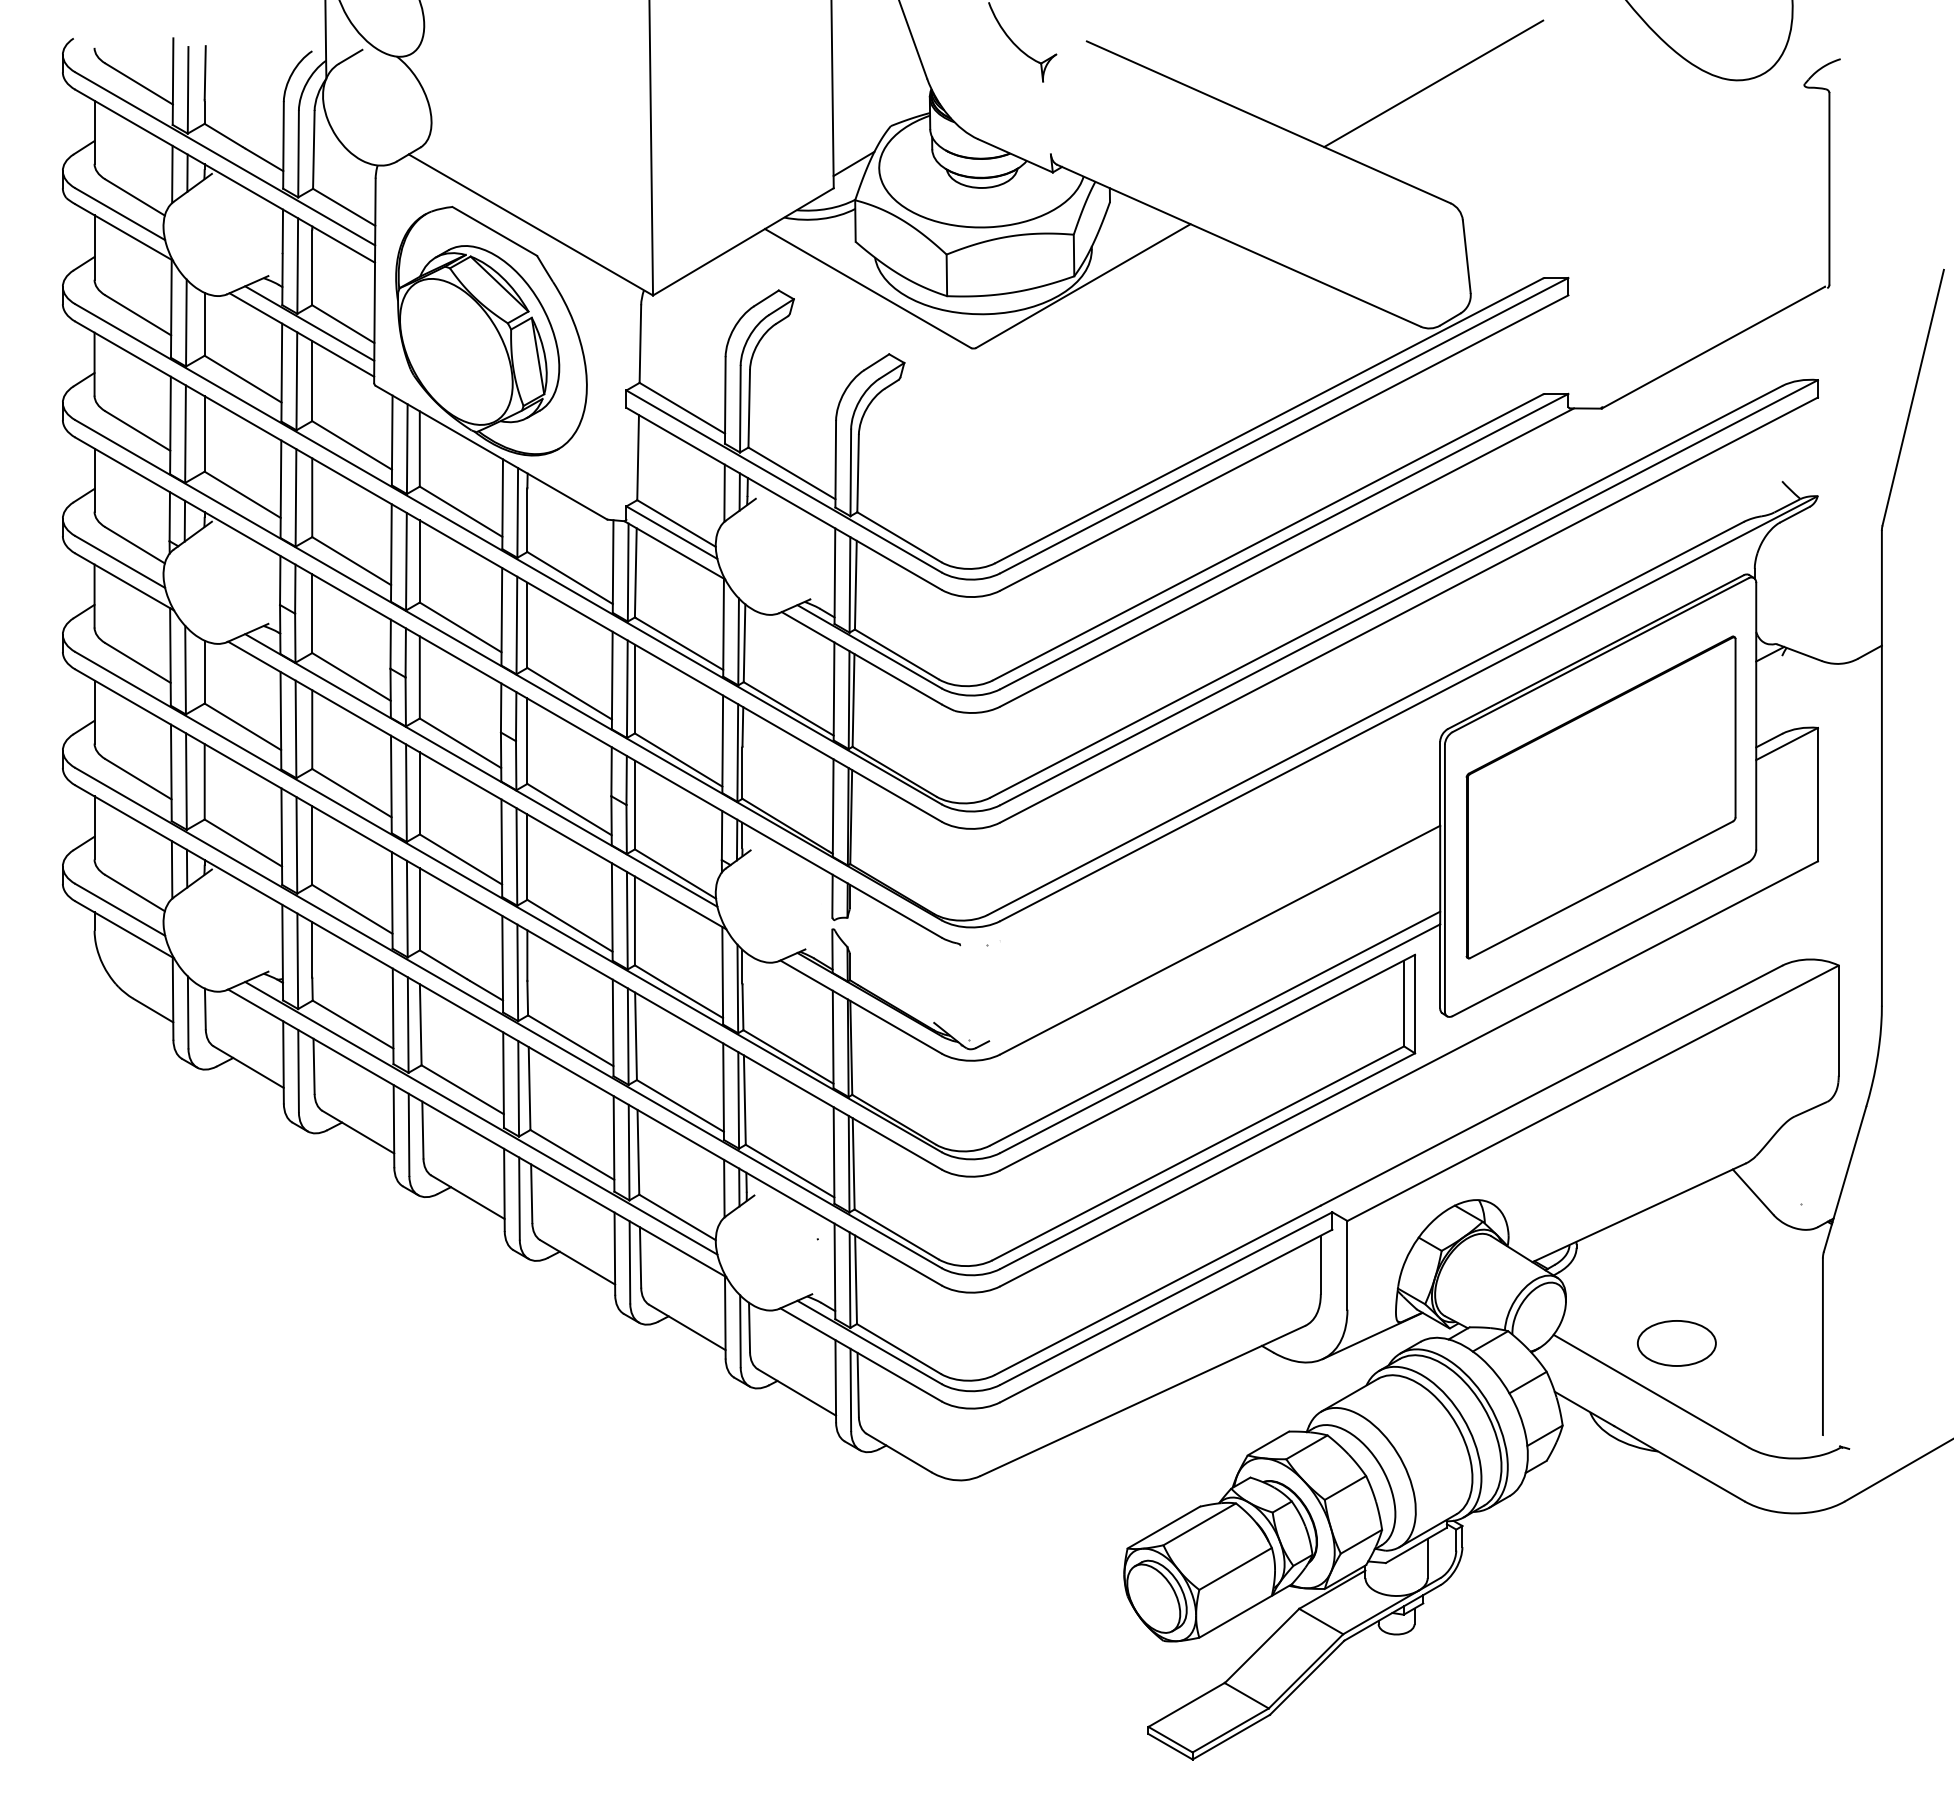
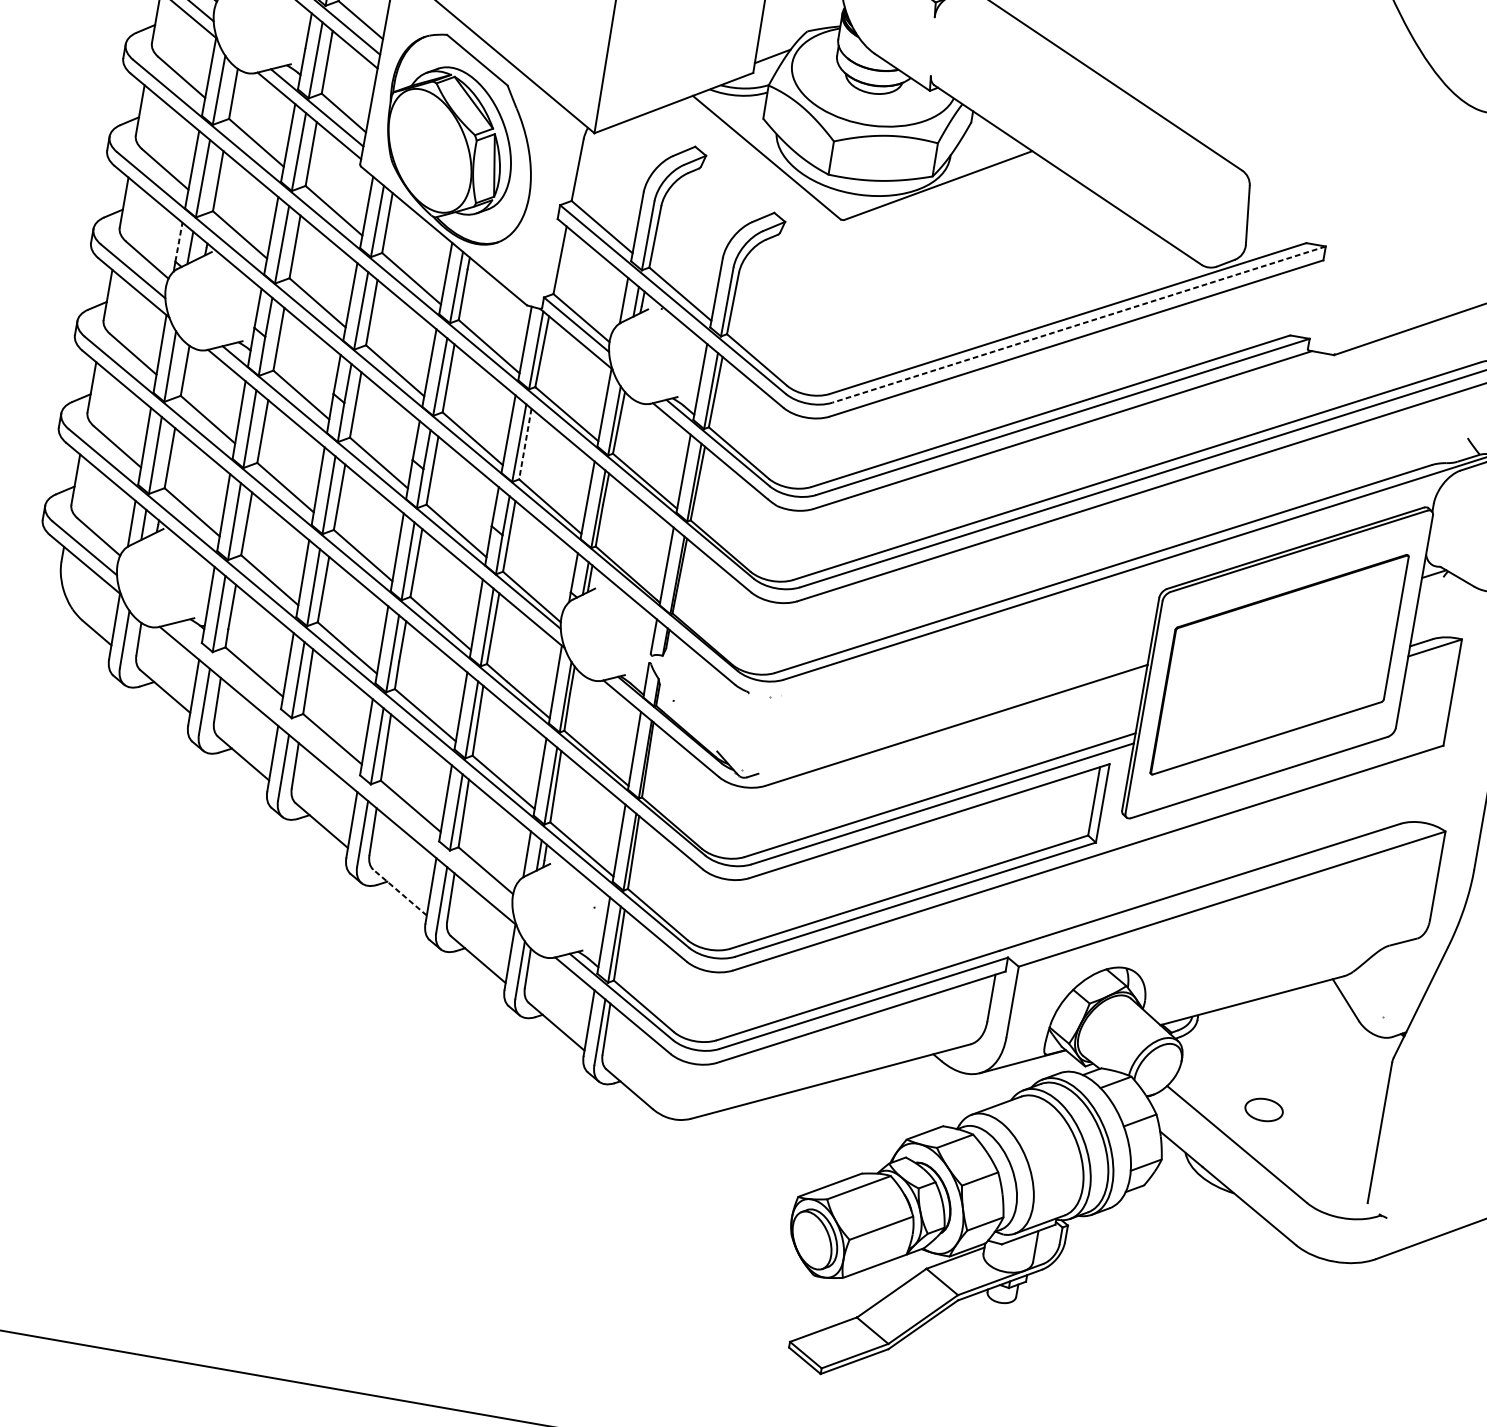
line: (1433, 83) -> (1245, 72), removed
line: (1283, 425) -> (1078, 324), solid -> dashed
line: (169, 516) -> (178, 242), solid -> dashed
line: (634, 689) -> (524, 444), solid -> dashed
line: (481, 1117) -> (343, 763), removed
line: (577, 1262) -> (399, 892), solid -> dashed
part: (1676, 1343) -> (1263, 1109), size x0.6

